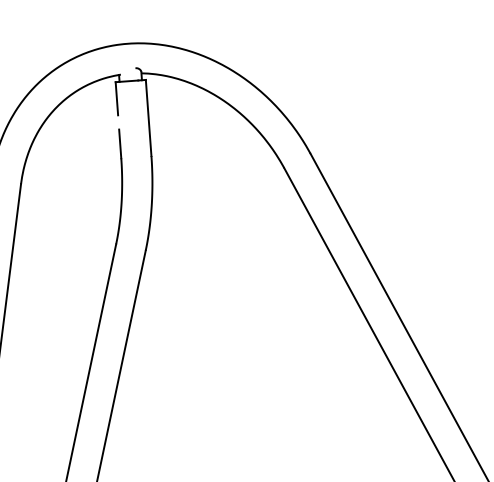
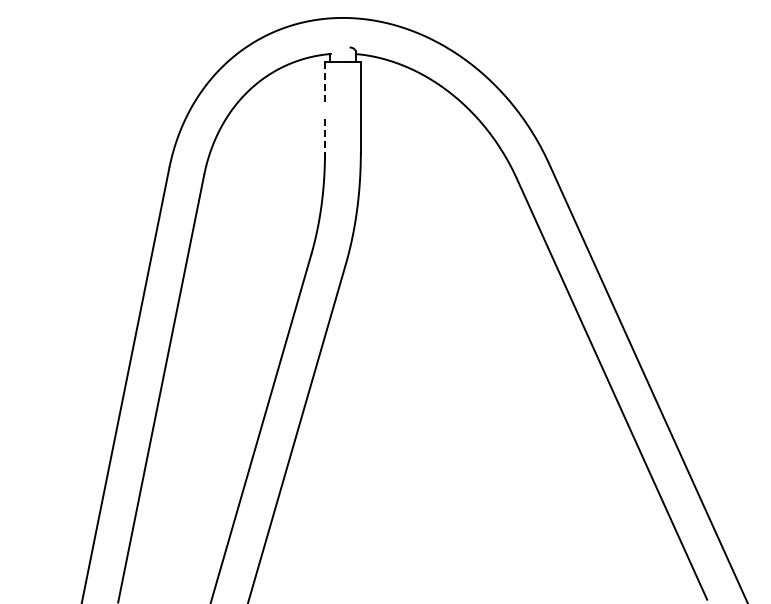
line: (117, 99) -> (325, 82), solid -> dashed
line: (120, 144) -> (325, 136), solid -> dashed

